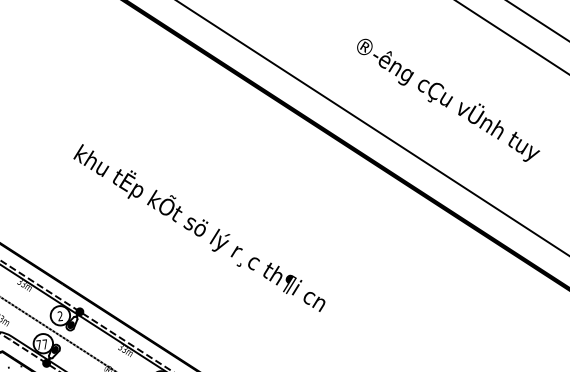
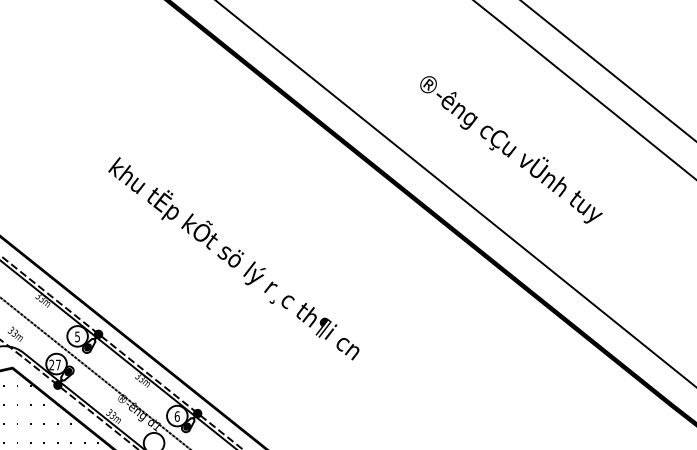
text: (60, 315) -> (77, 336), 2 -> 5
text: (38, 344) -> (51, 364), 77 -> 27

